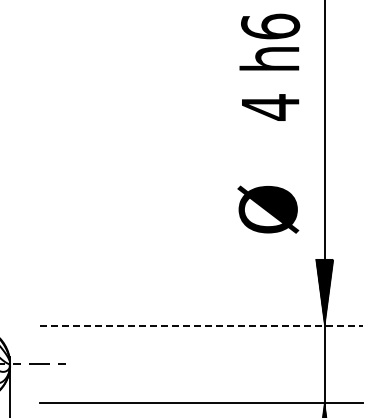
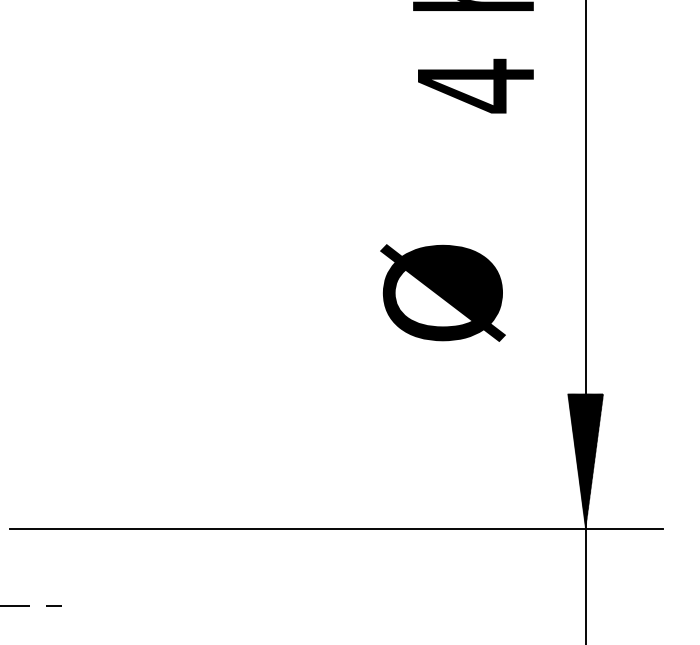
text: (268, 209) -> (443, 292), moved
line: (202, 326) -> (338, 529), dashed -> solid

